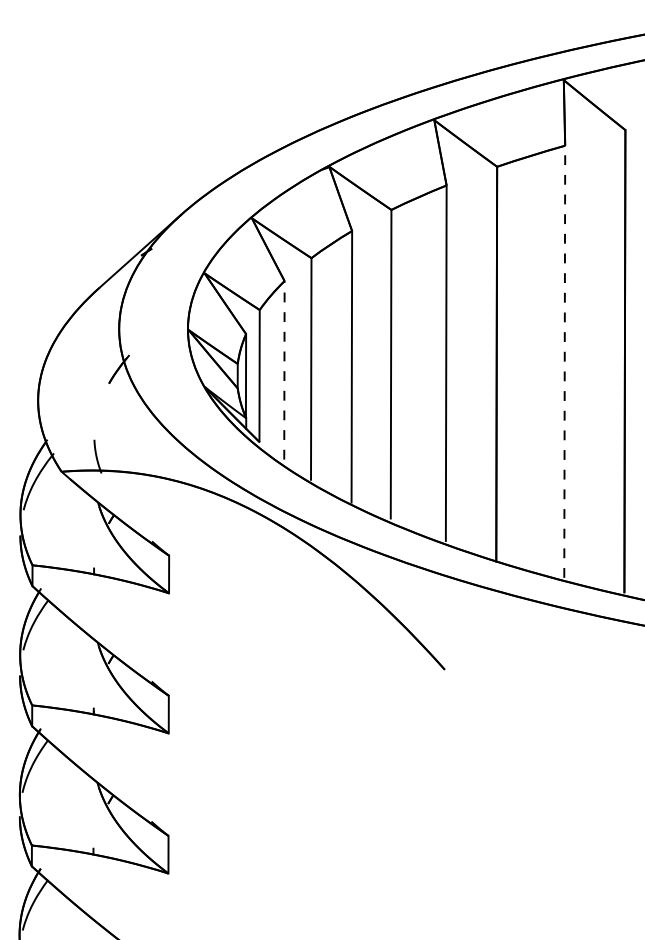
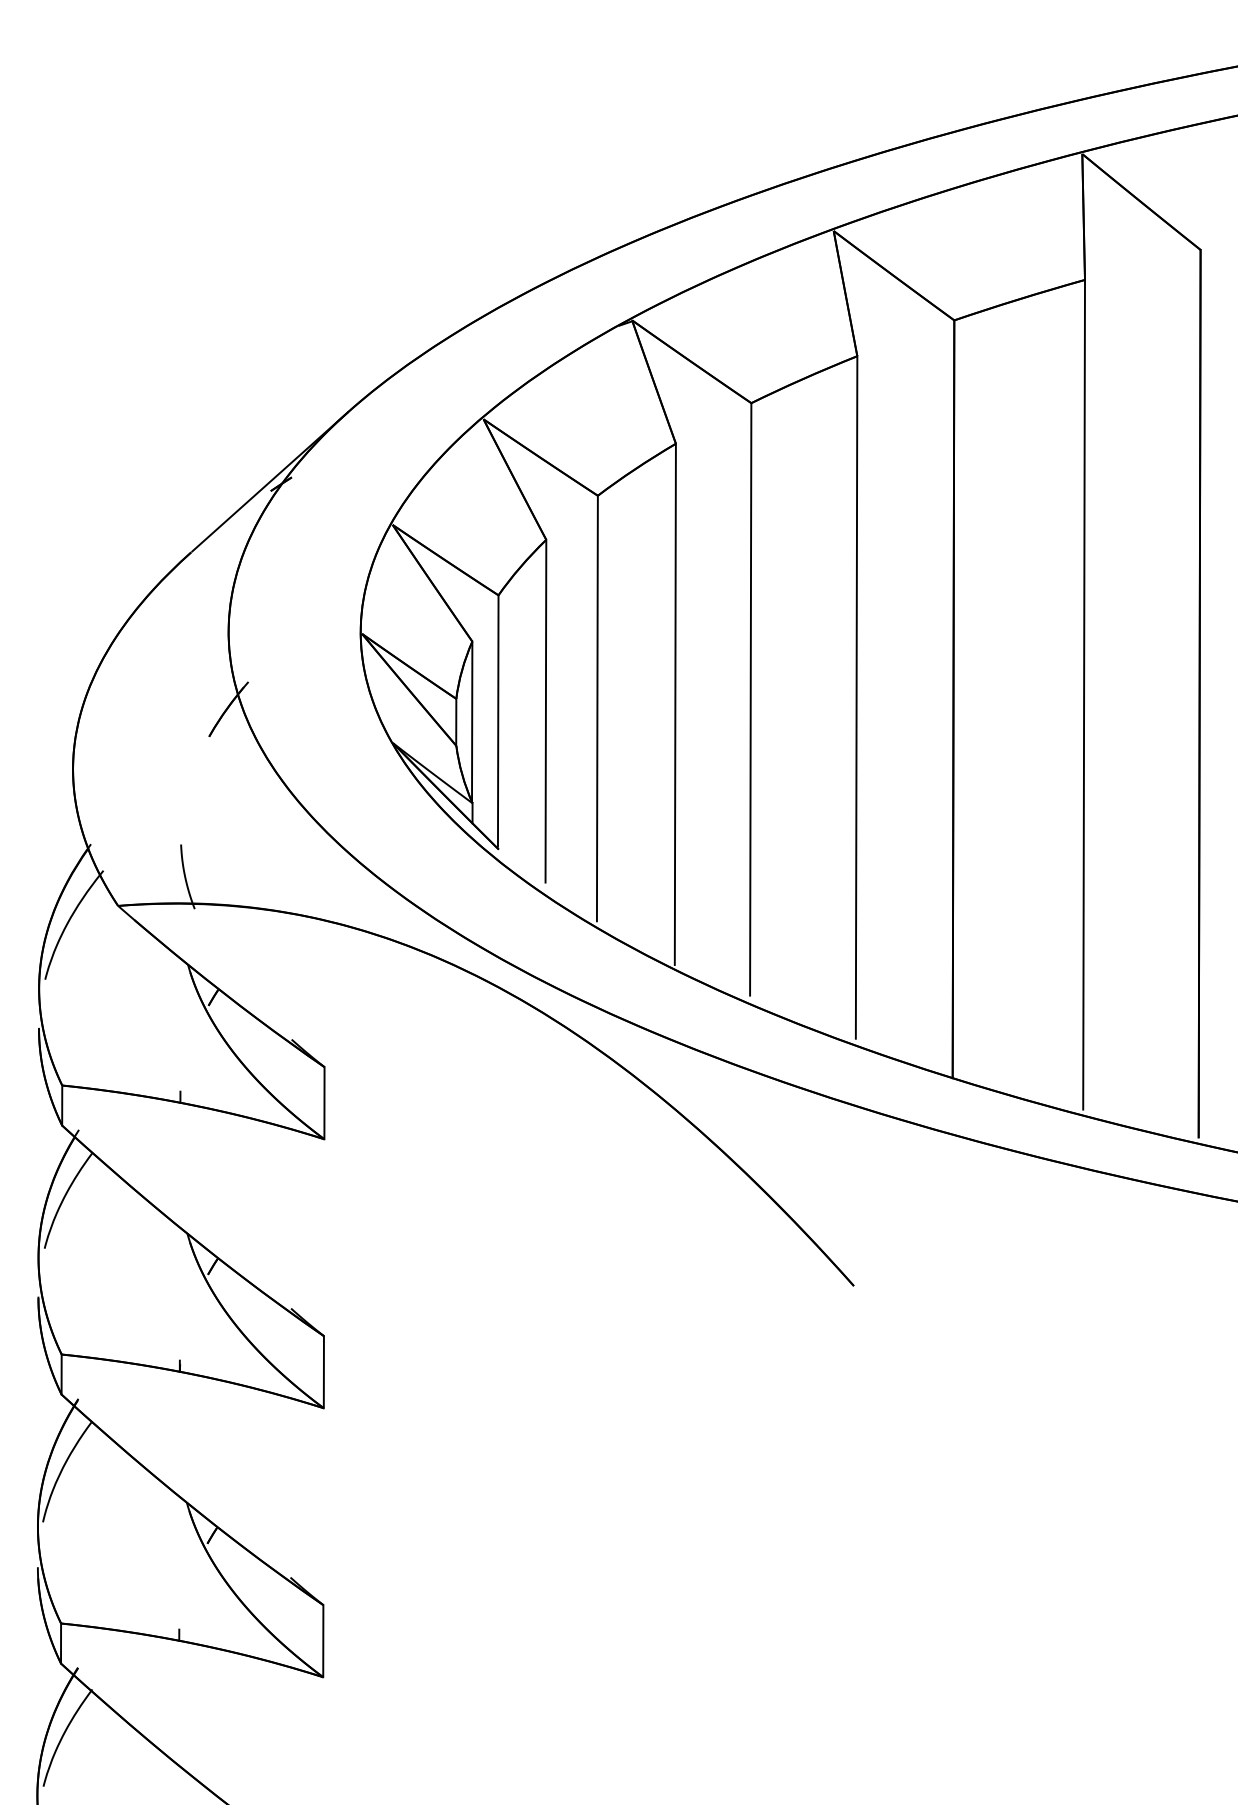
line: (564, 361) -> (1083, 694), dashed -> solid
line: (284, 369) -> (546, 709), dashed -> solid

